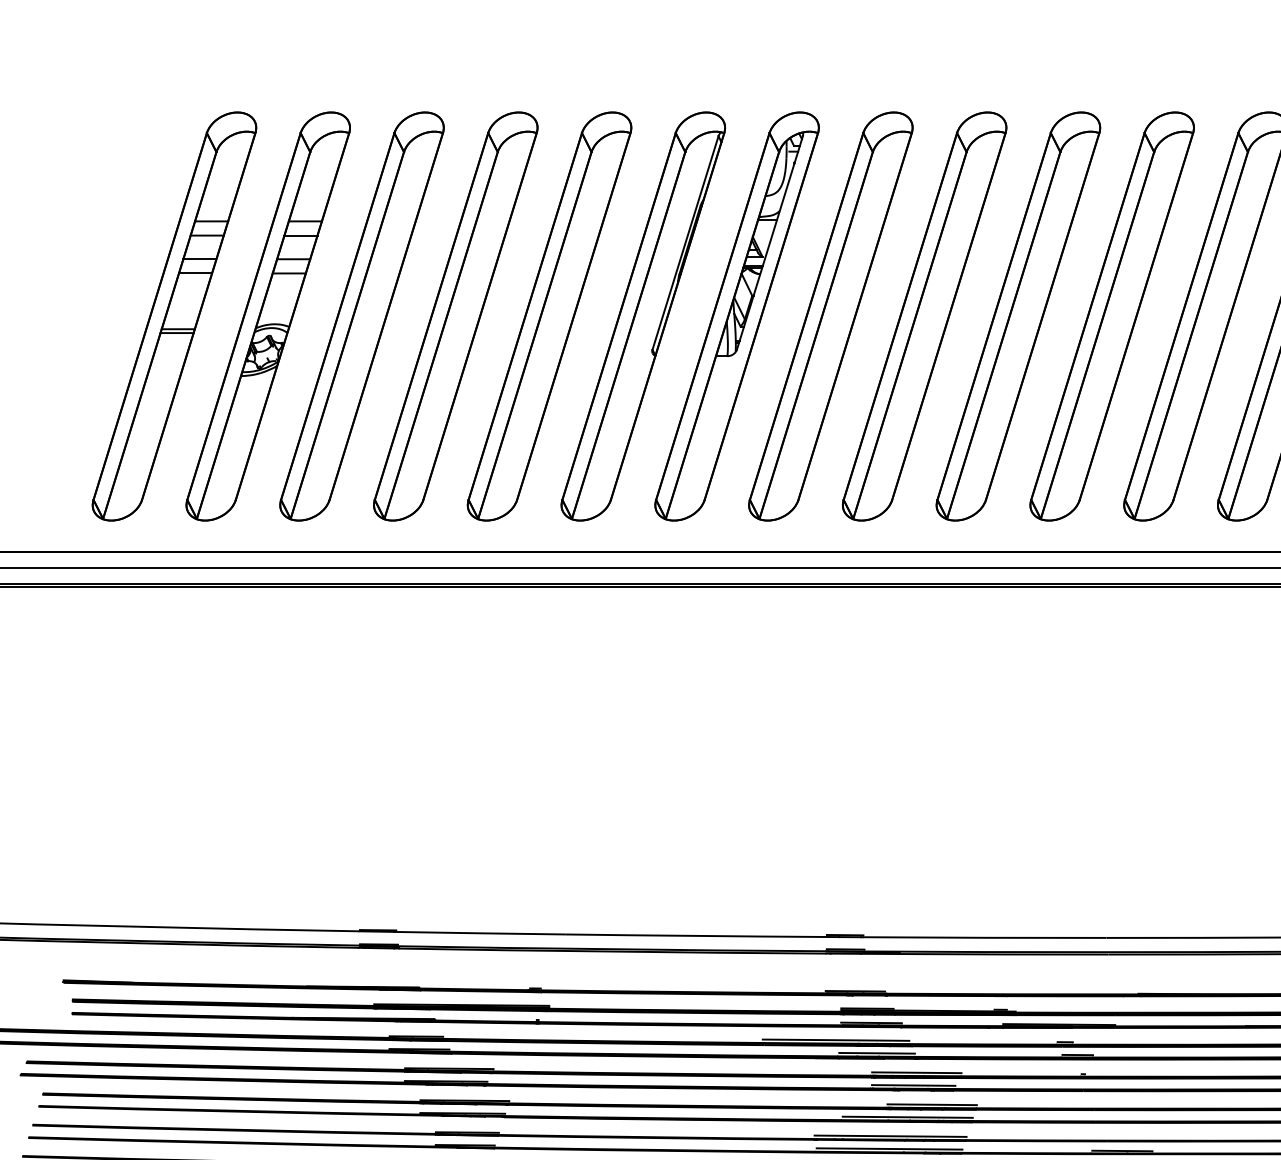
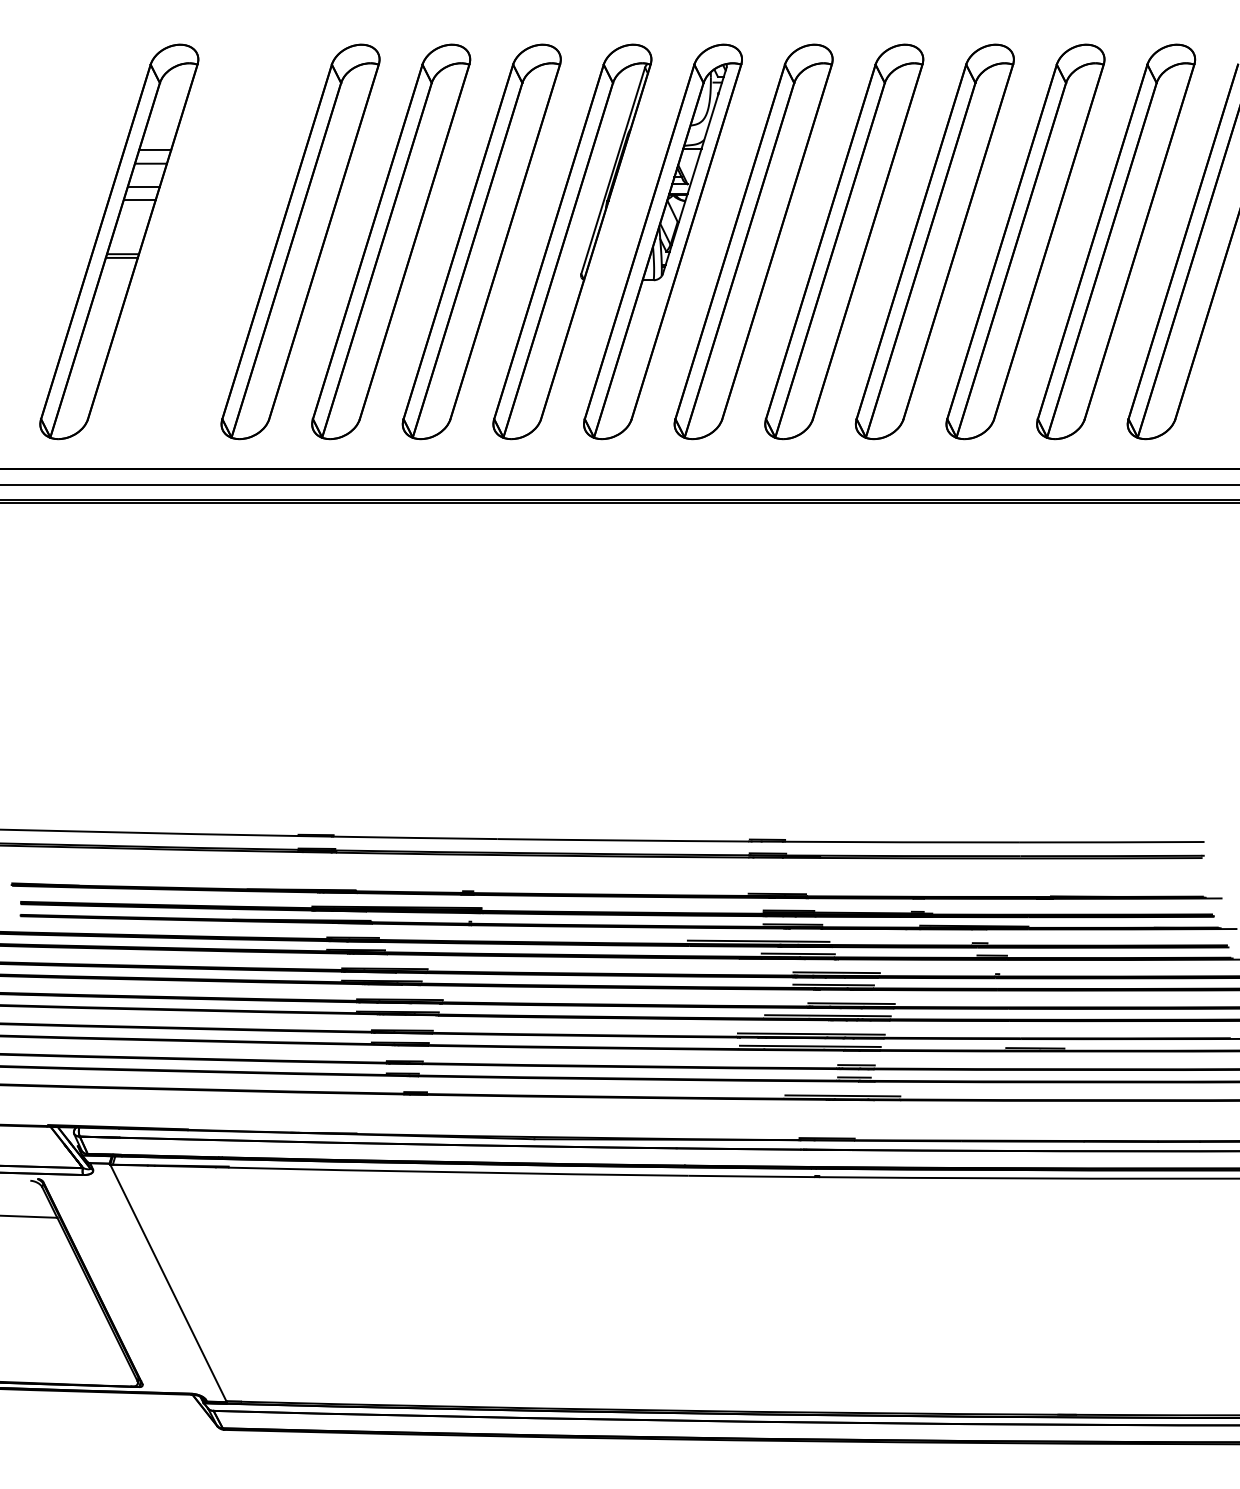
part: (267, 316) -> (209, 241), removed

